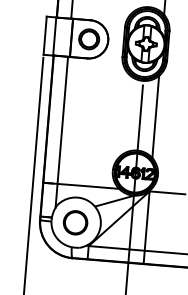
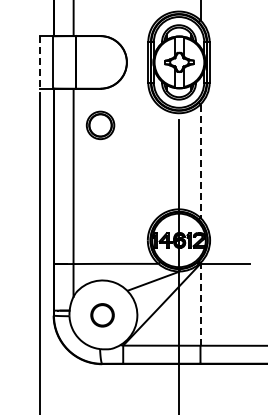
line: (44, 35) -> (39, 62), solid -> dashed
part: (89, 39) -> (100, 125), moved
line: (155, 117) -> (200, 161), solid -> dashed
line: (147, 220) -> (200, 304), solid -> dashed
part: (75, 222) -> (102, 315), size x0.7

